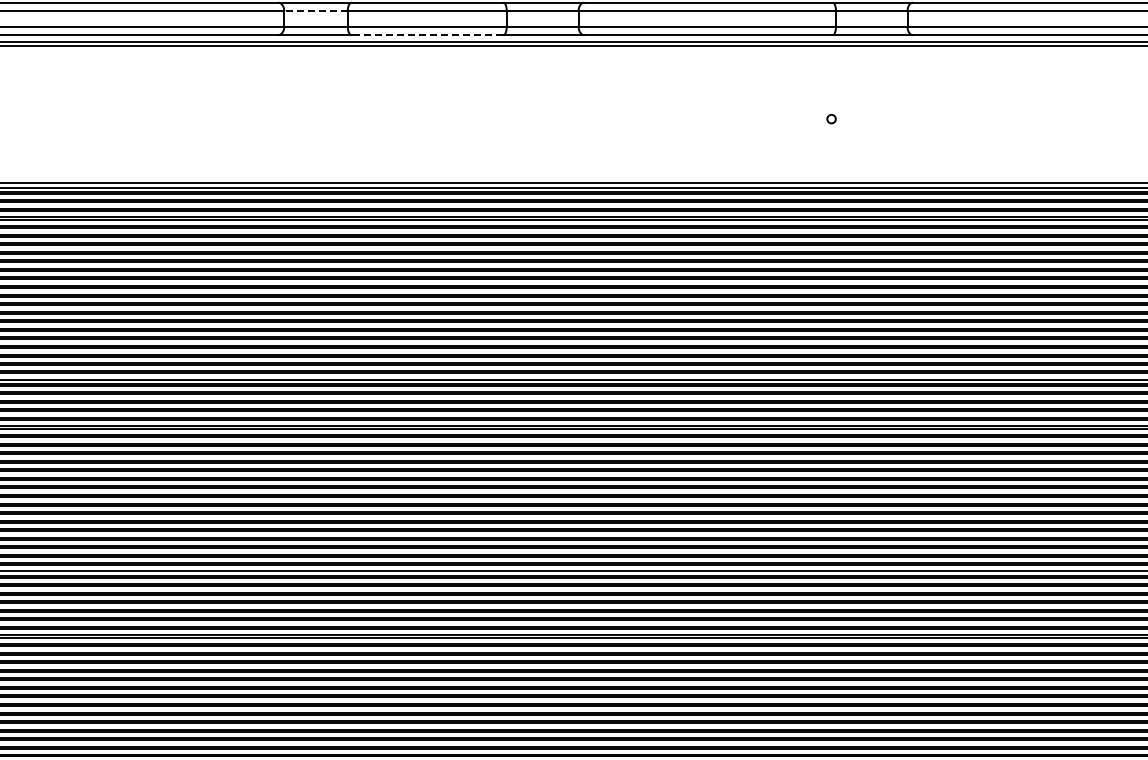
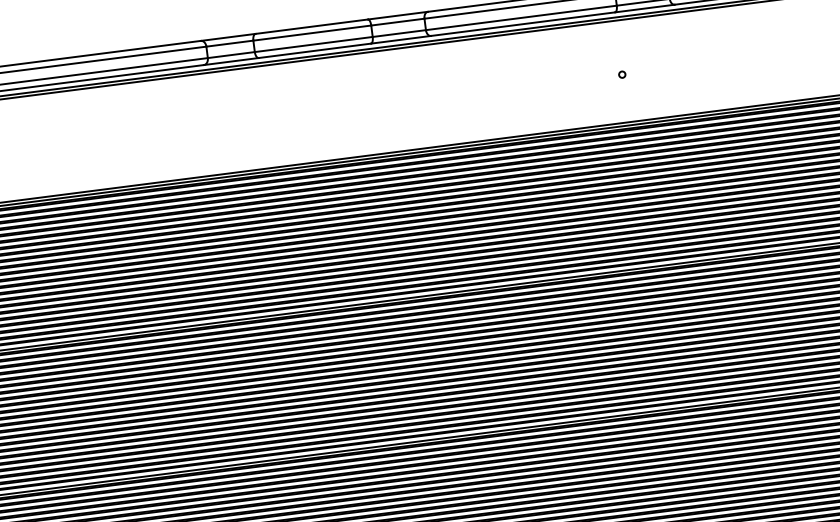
line: (316, 11) -> (230, 43), dashed -> solid
line: (427, 35) -> (314, 51), dashed -> solid

